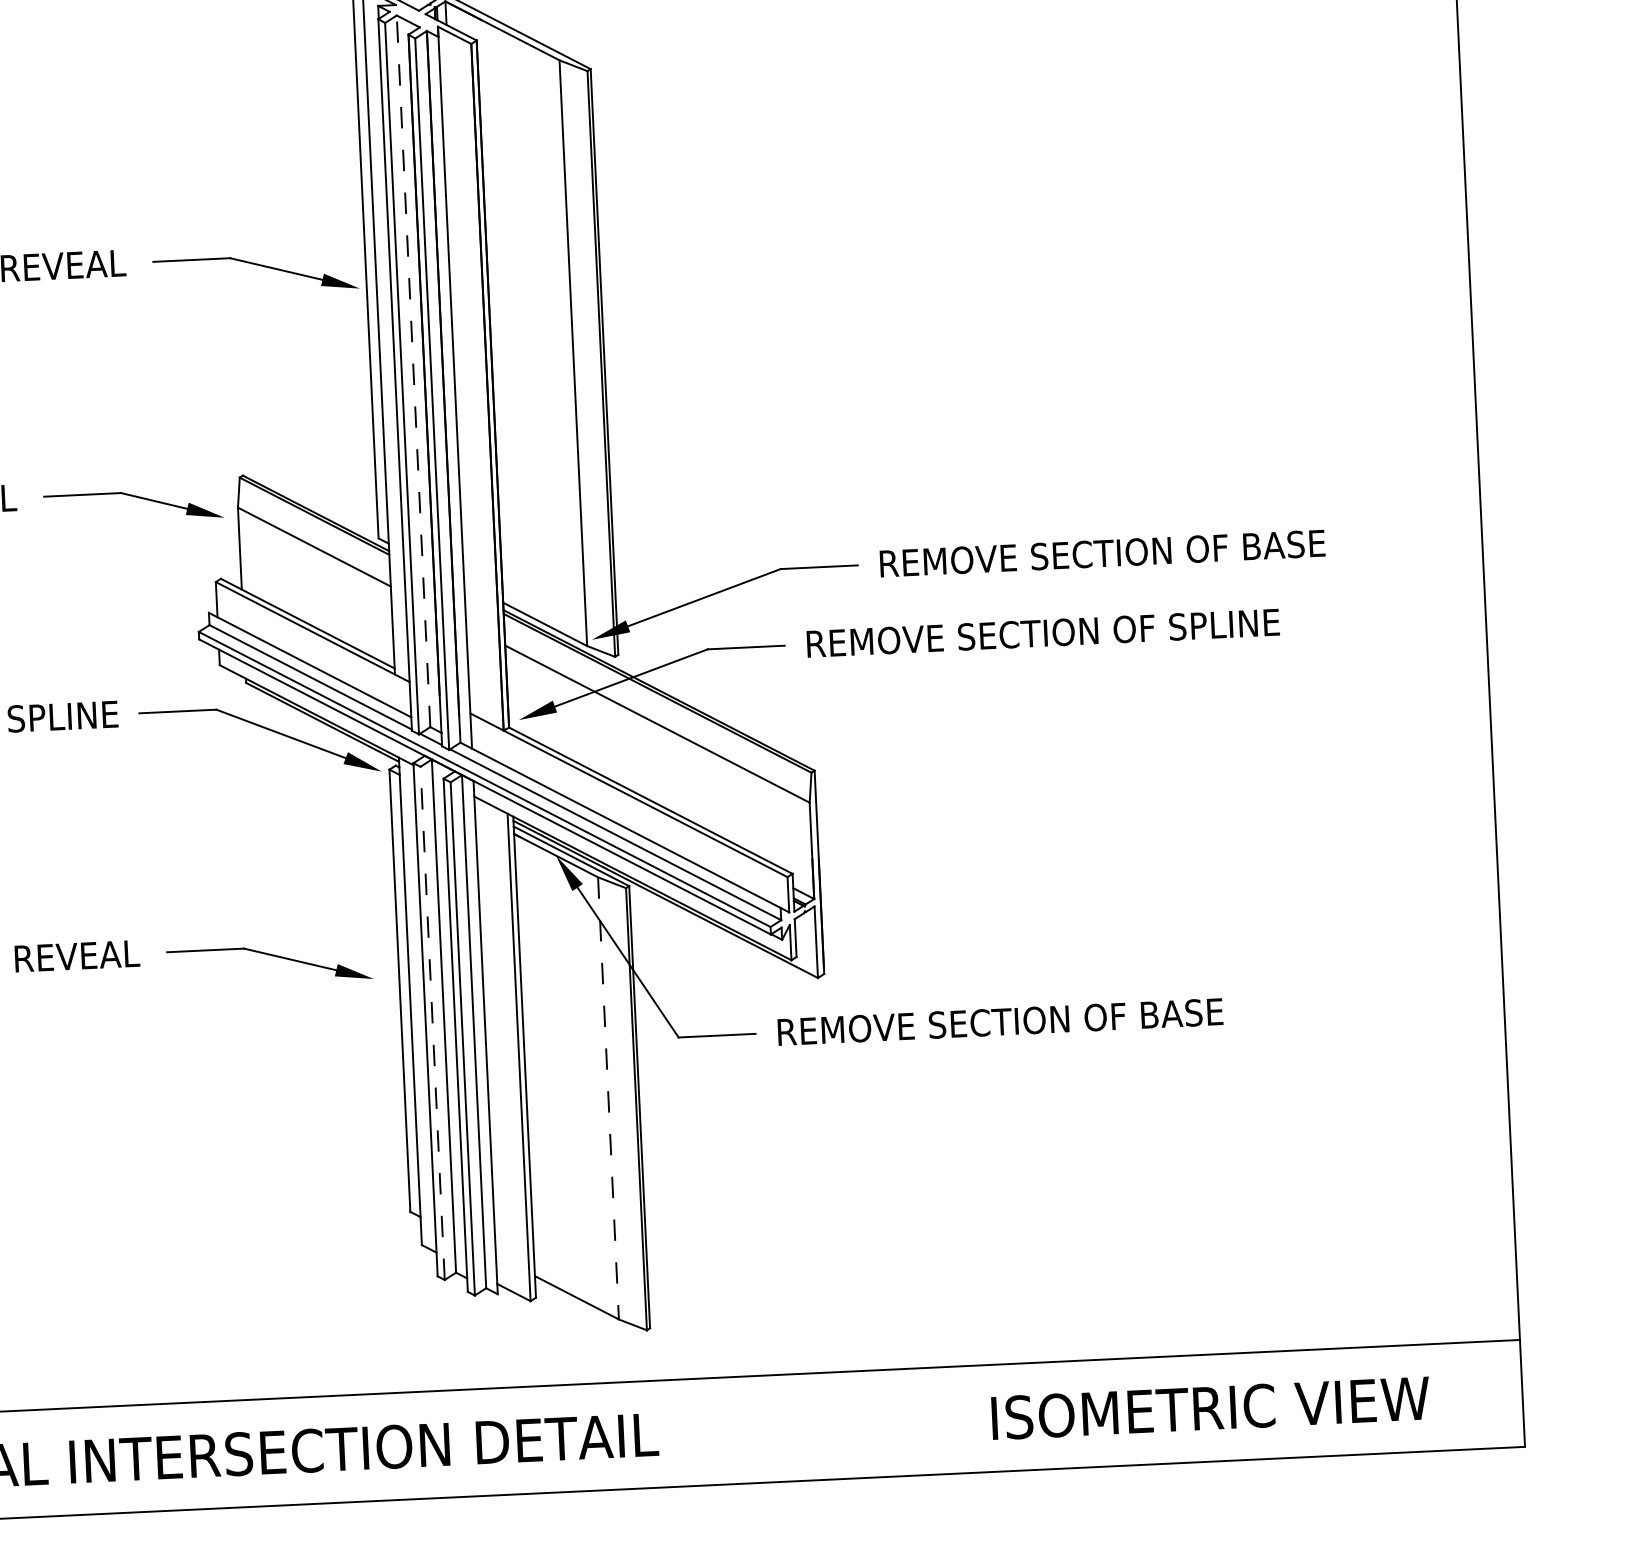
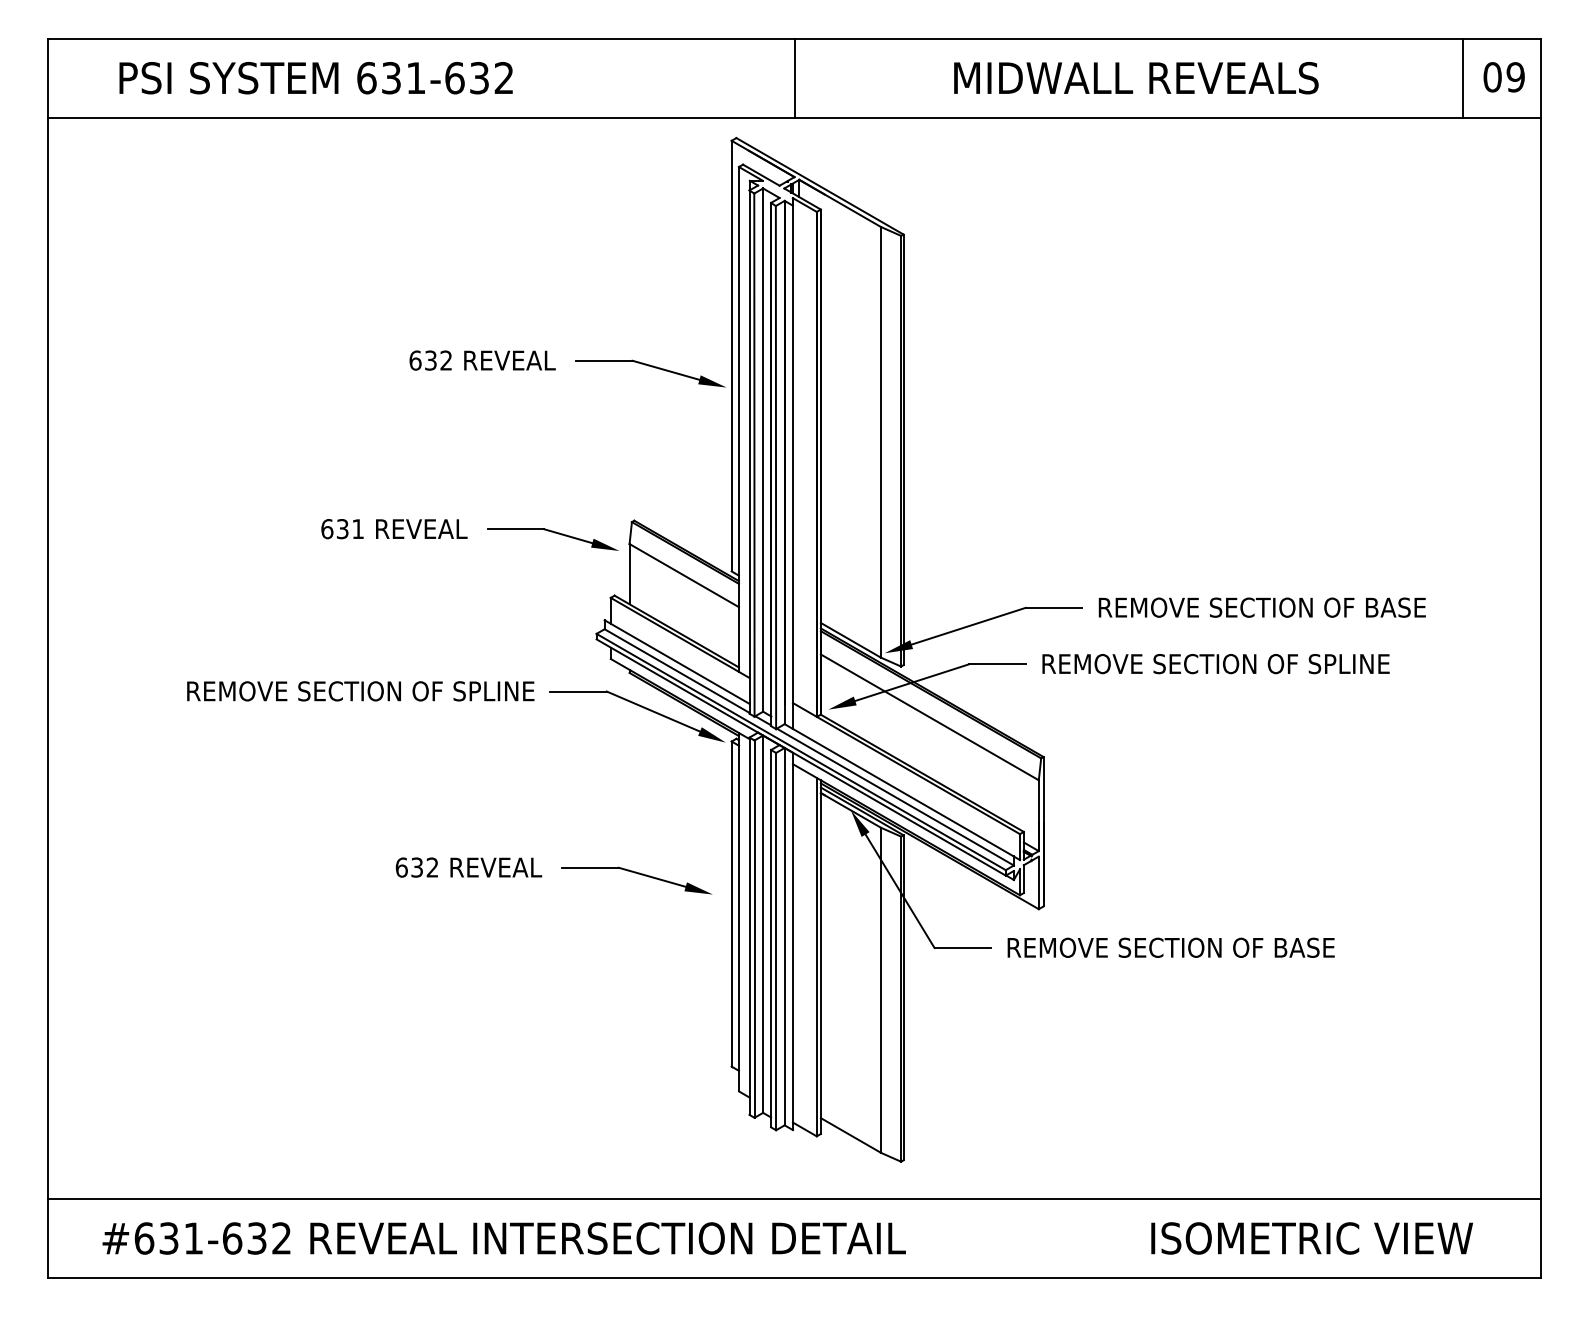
line: (414, 371) -> (763, 450), dashed -> solid
line: (432, 1023) -> (754, 929), dashed -> solid
line: (607, 1098) -> (880, 990), dashed -> solid

